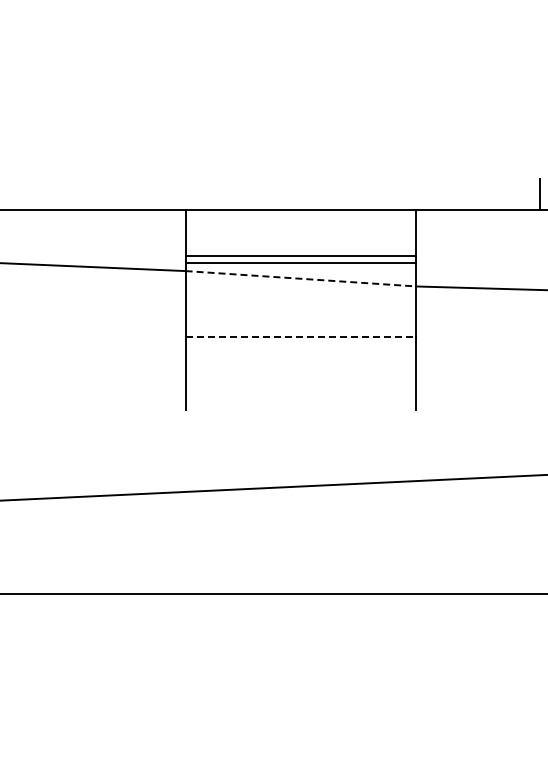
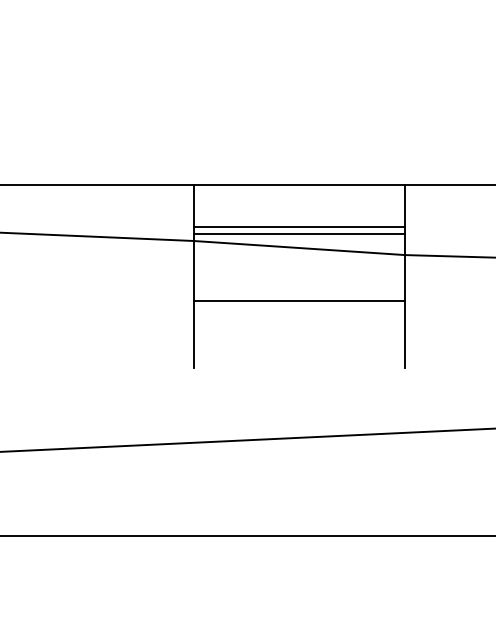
line: (301, 278) -> (299, 247), dashed -> solid
line: (301, 337) -> (299, 301), dashed -> solid

